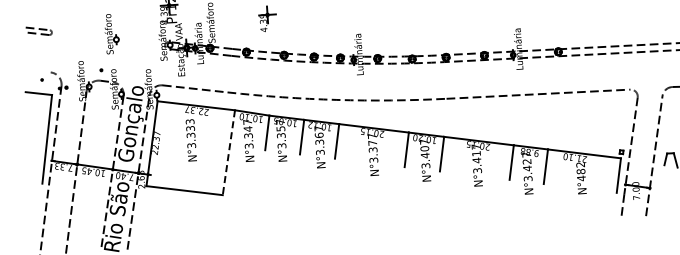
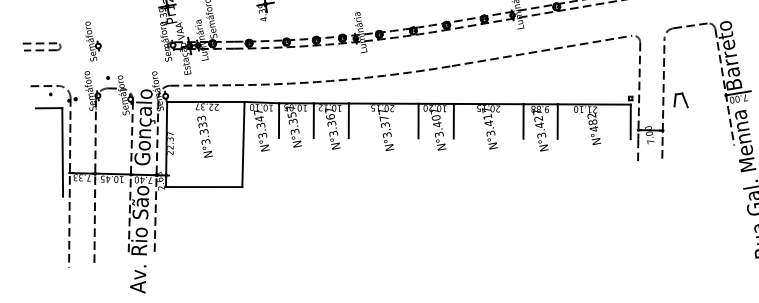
part: (38, 30) -> (41, 46), size x1.43
part: (112, 34) -> (93, 41), moved
line: (36, 70) -> (44, 85), added
line: (228, 152) -> (243, 144), dashed -> solid

